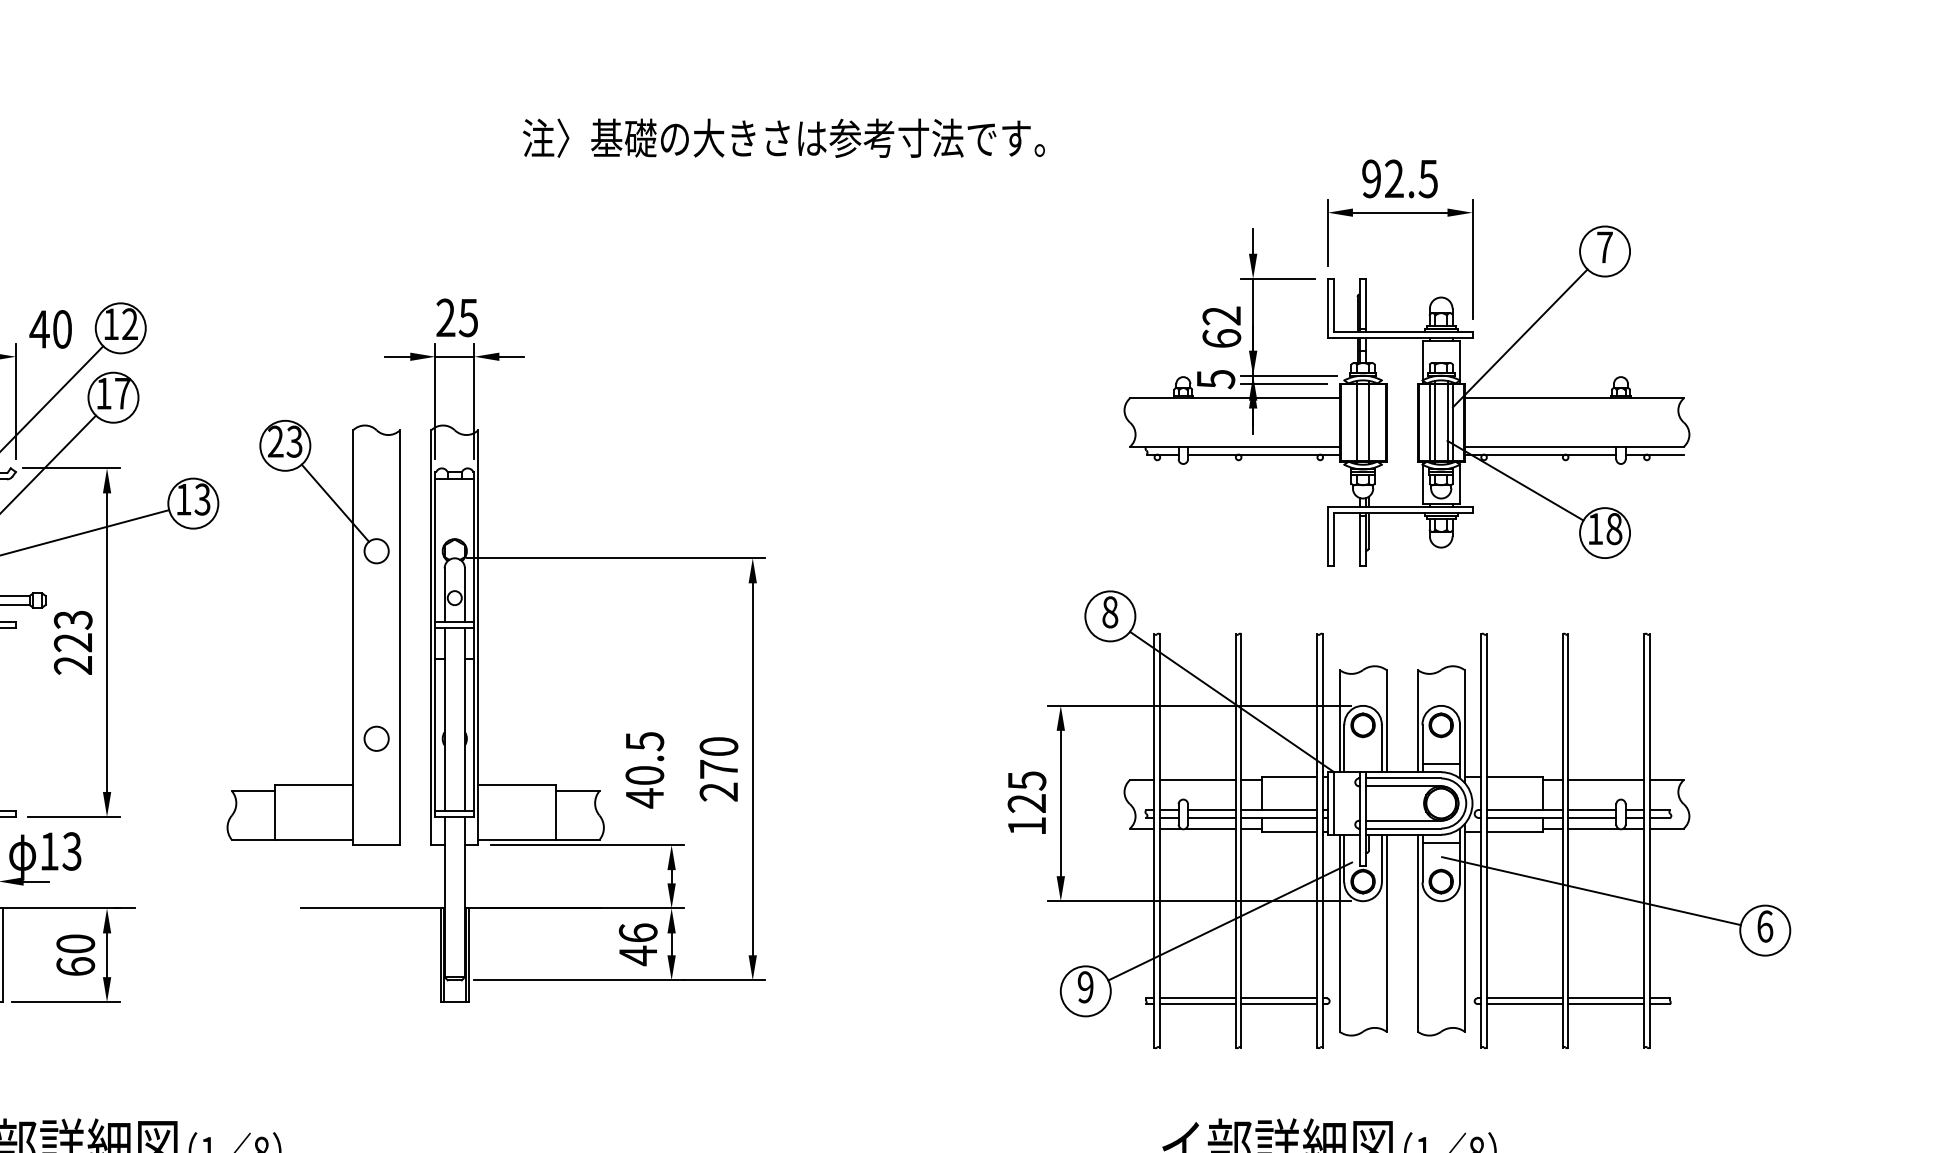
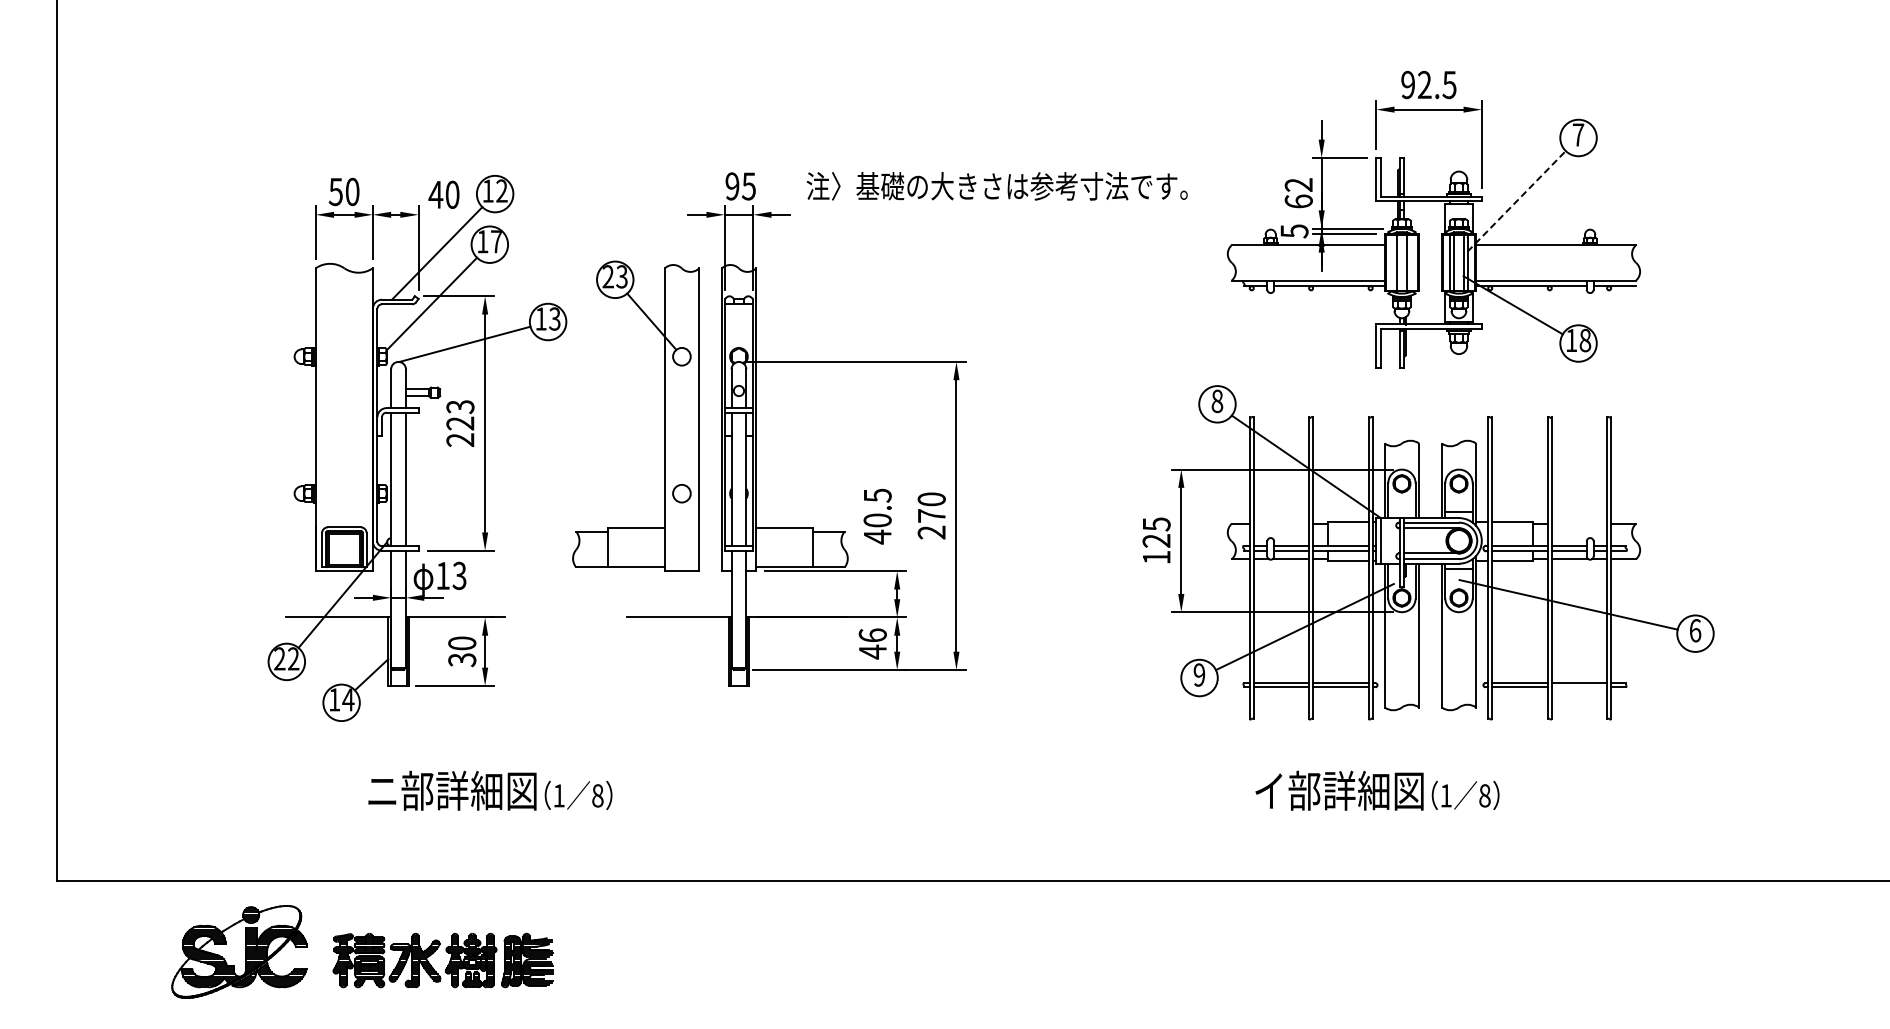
text: (782, 138) -> (996, 186), moved
text: (445, 317) -> (732, 186), 25 -> 95
line: (1521, 338) -> (1517, 201), solid -> dashed
line: (1198, 779) -> (1281, 523), removed
line: (1606, 779) -> (1579, 523), removed
text: (76, 967) -> (462, 660), 60 -> 30
line: (1606, 1004) -> (1579, 687), removed

